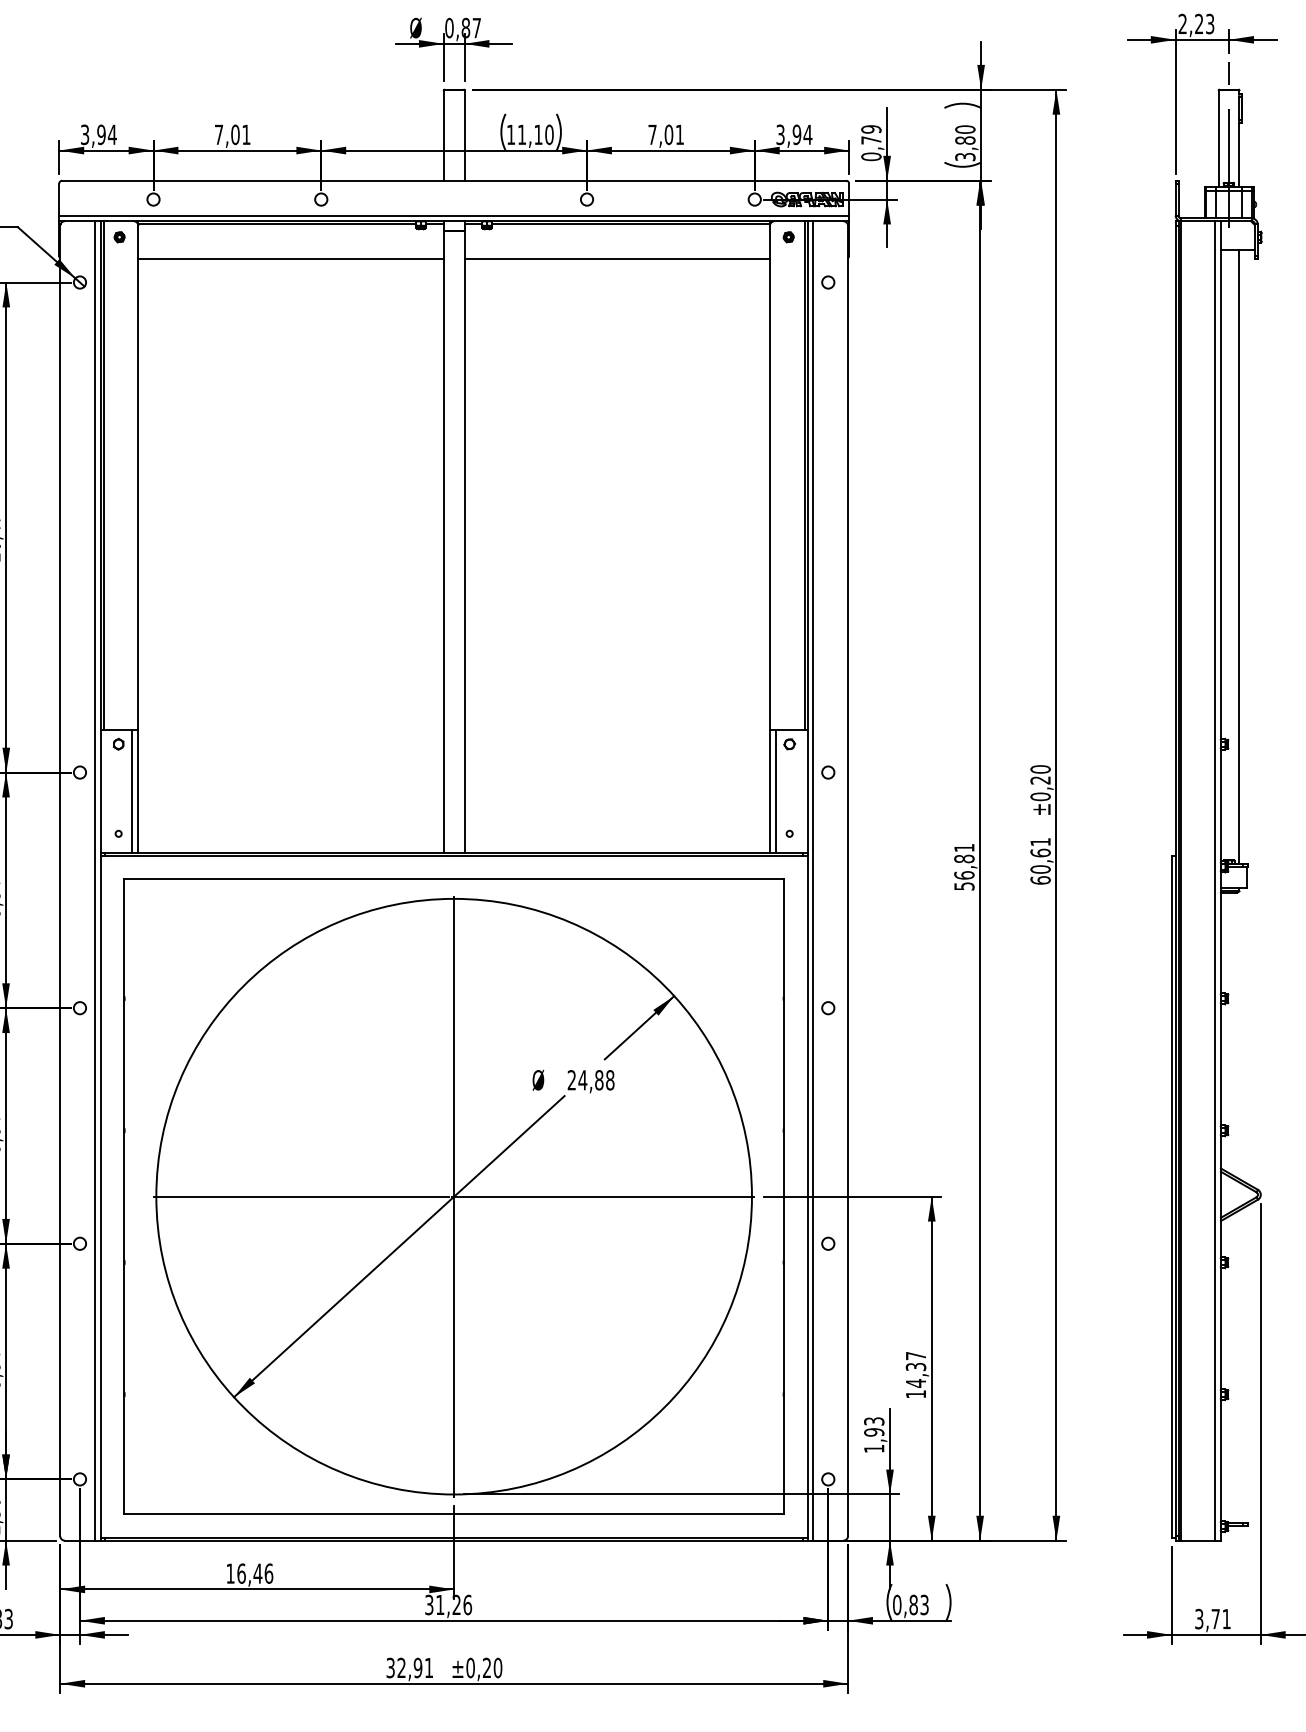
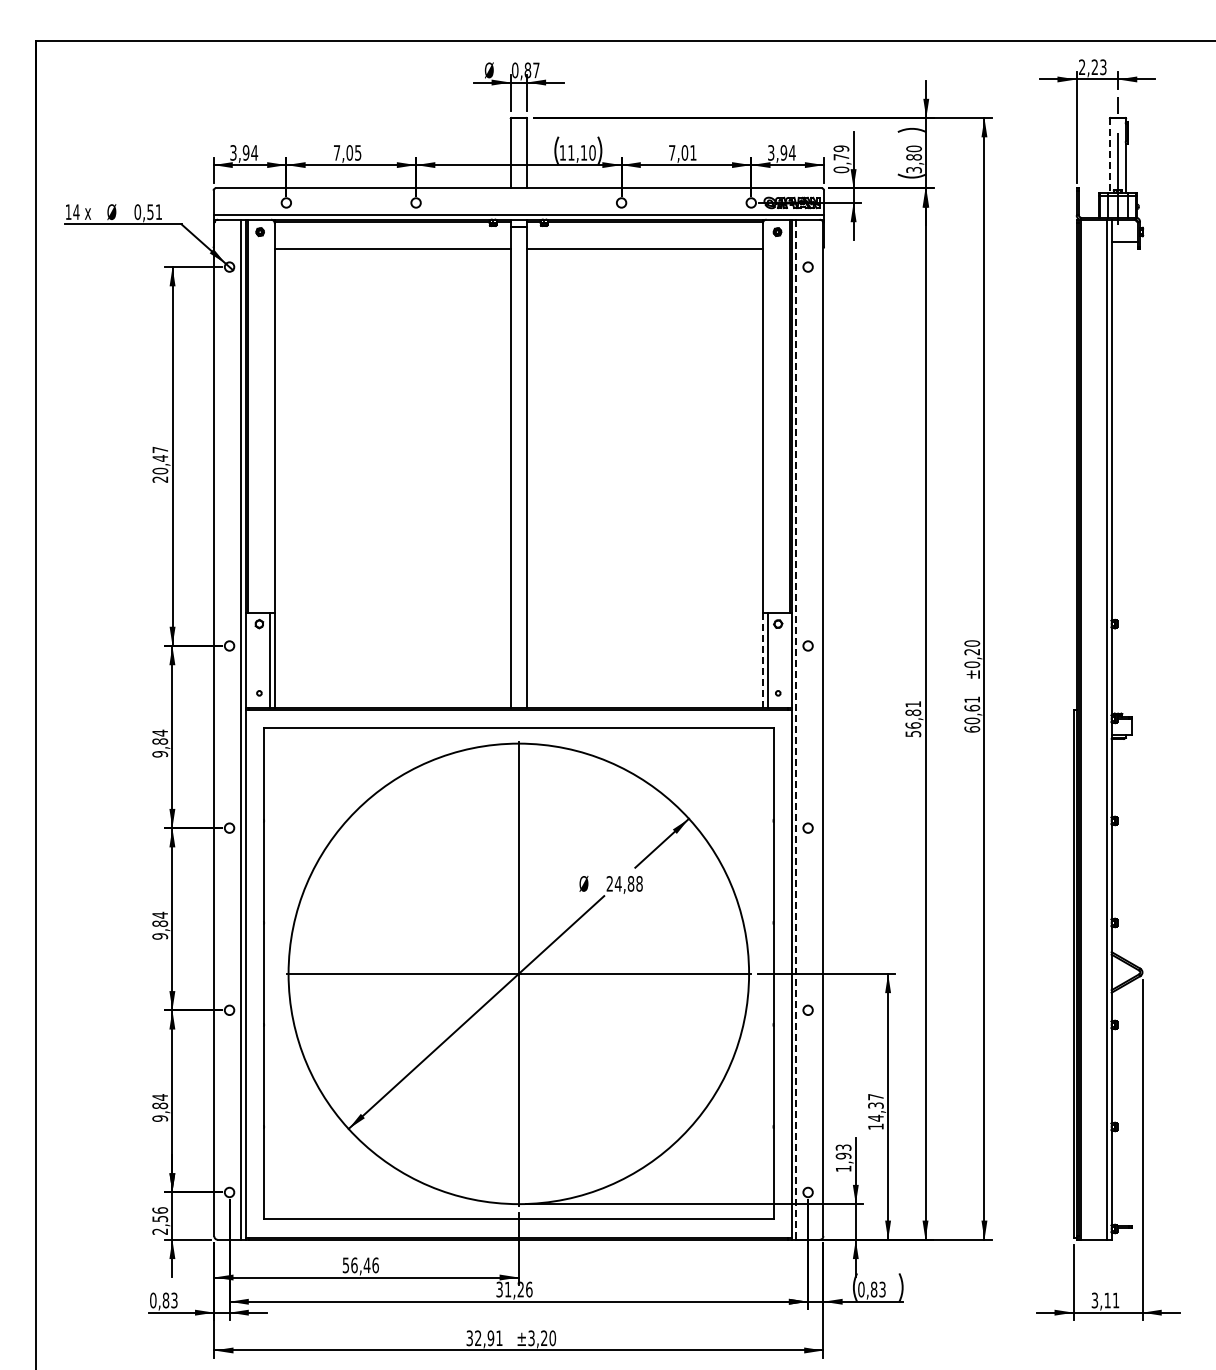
text: (246, 134) -> (358, 152), 7,01 -> 7,05
line: (1218, 139) -> (1109, 156), solid -> dashed
line: (1240, 555) -> (1126, 478), removed
line: (769, 791) -> (762, 660), solid -> dashed
line: (813, 881) -> (796, 730), solid -> dashed
text: (229, 1573) -> (345, 1265), 16,46 -> 56,46
text: (1215, 1619) -> (1107, 1300), 3,71 -> 3,11
text: (470, 1668) -> (531, 1338), ±0,20 -> ±3,20

